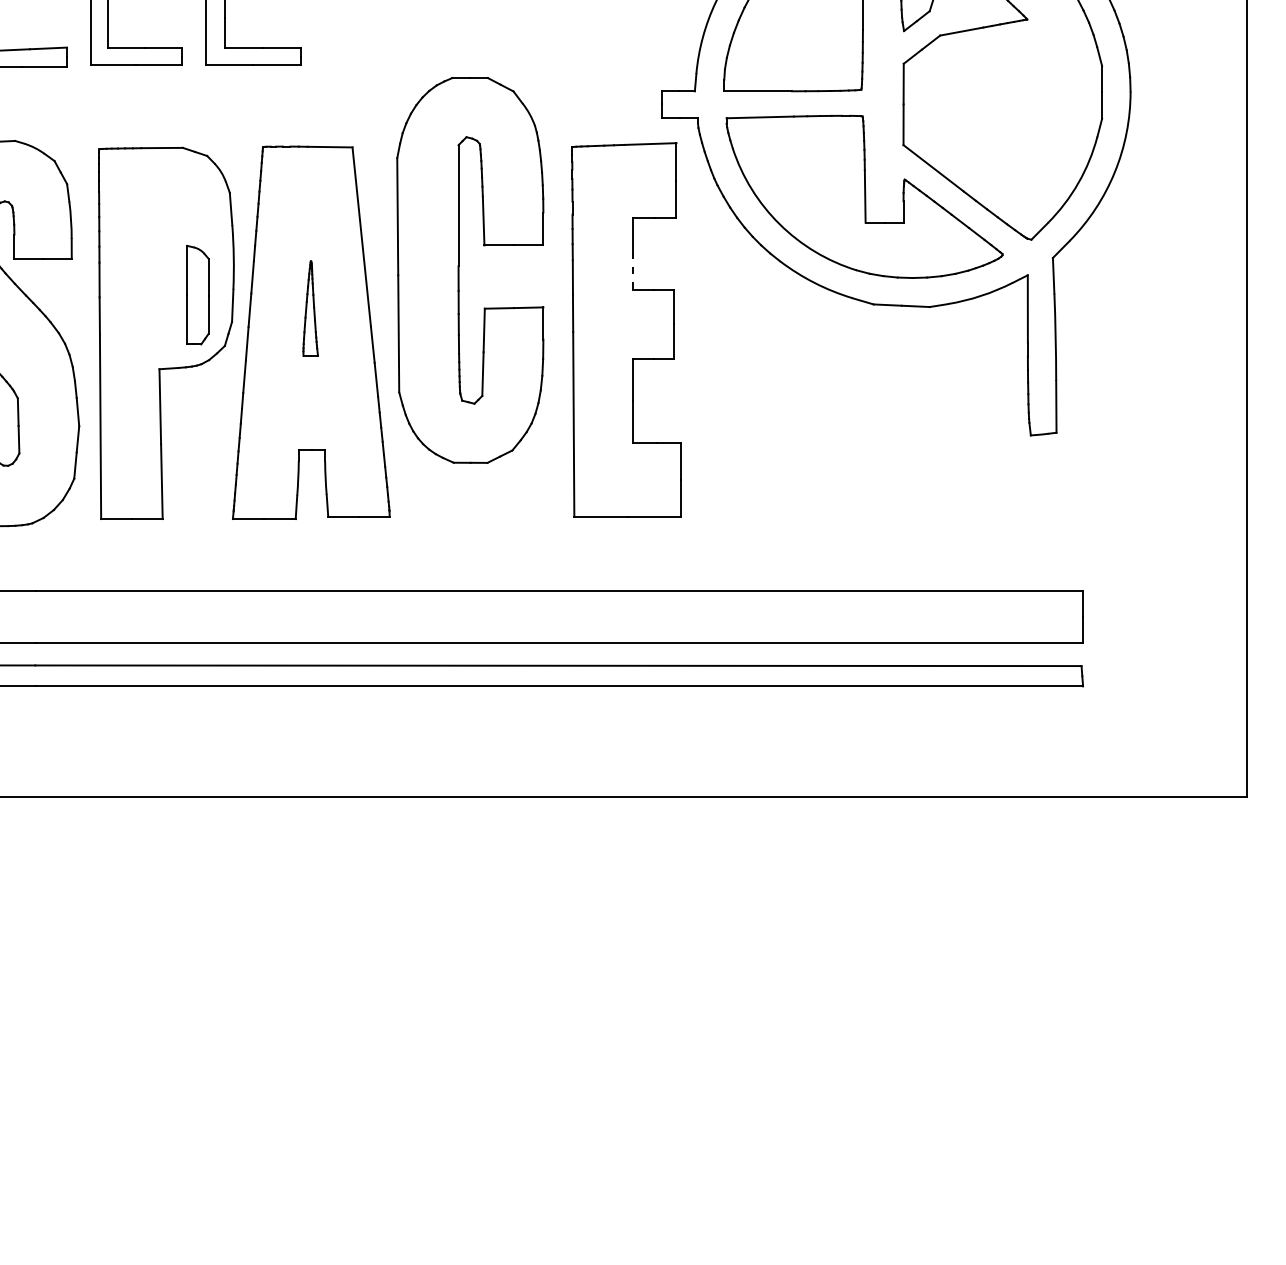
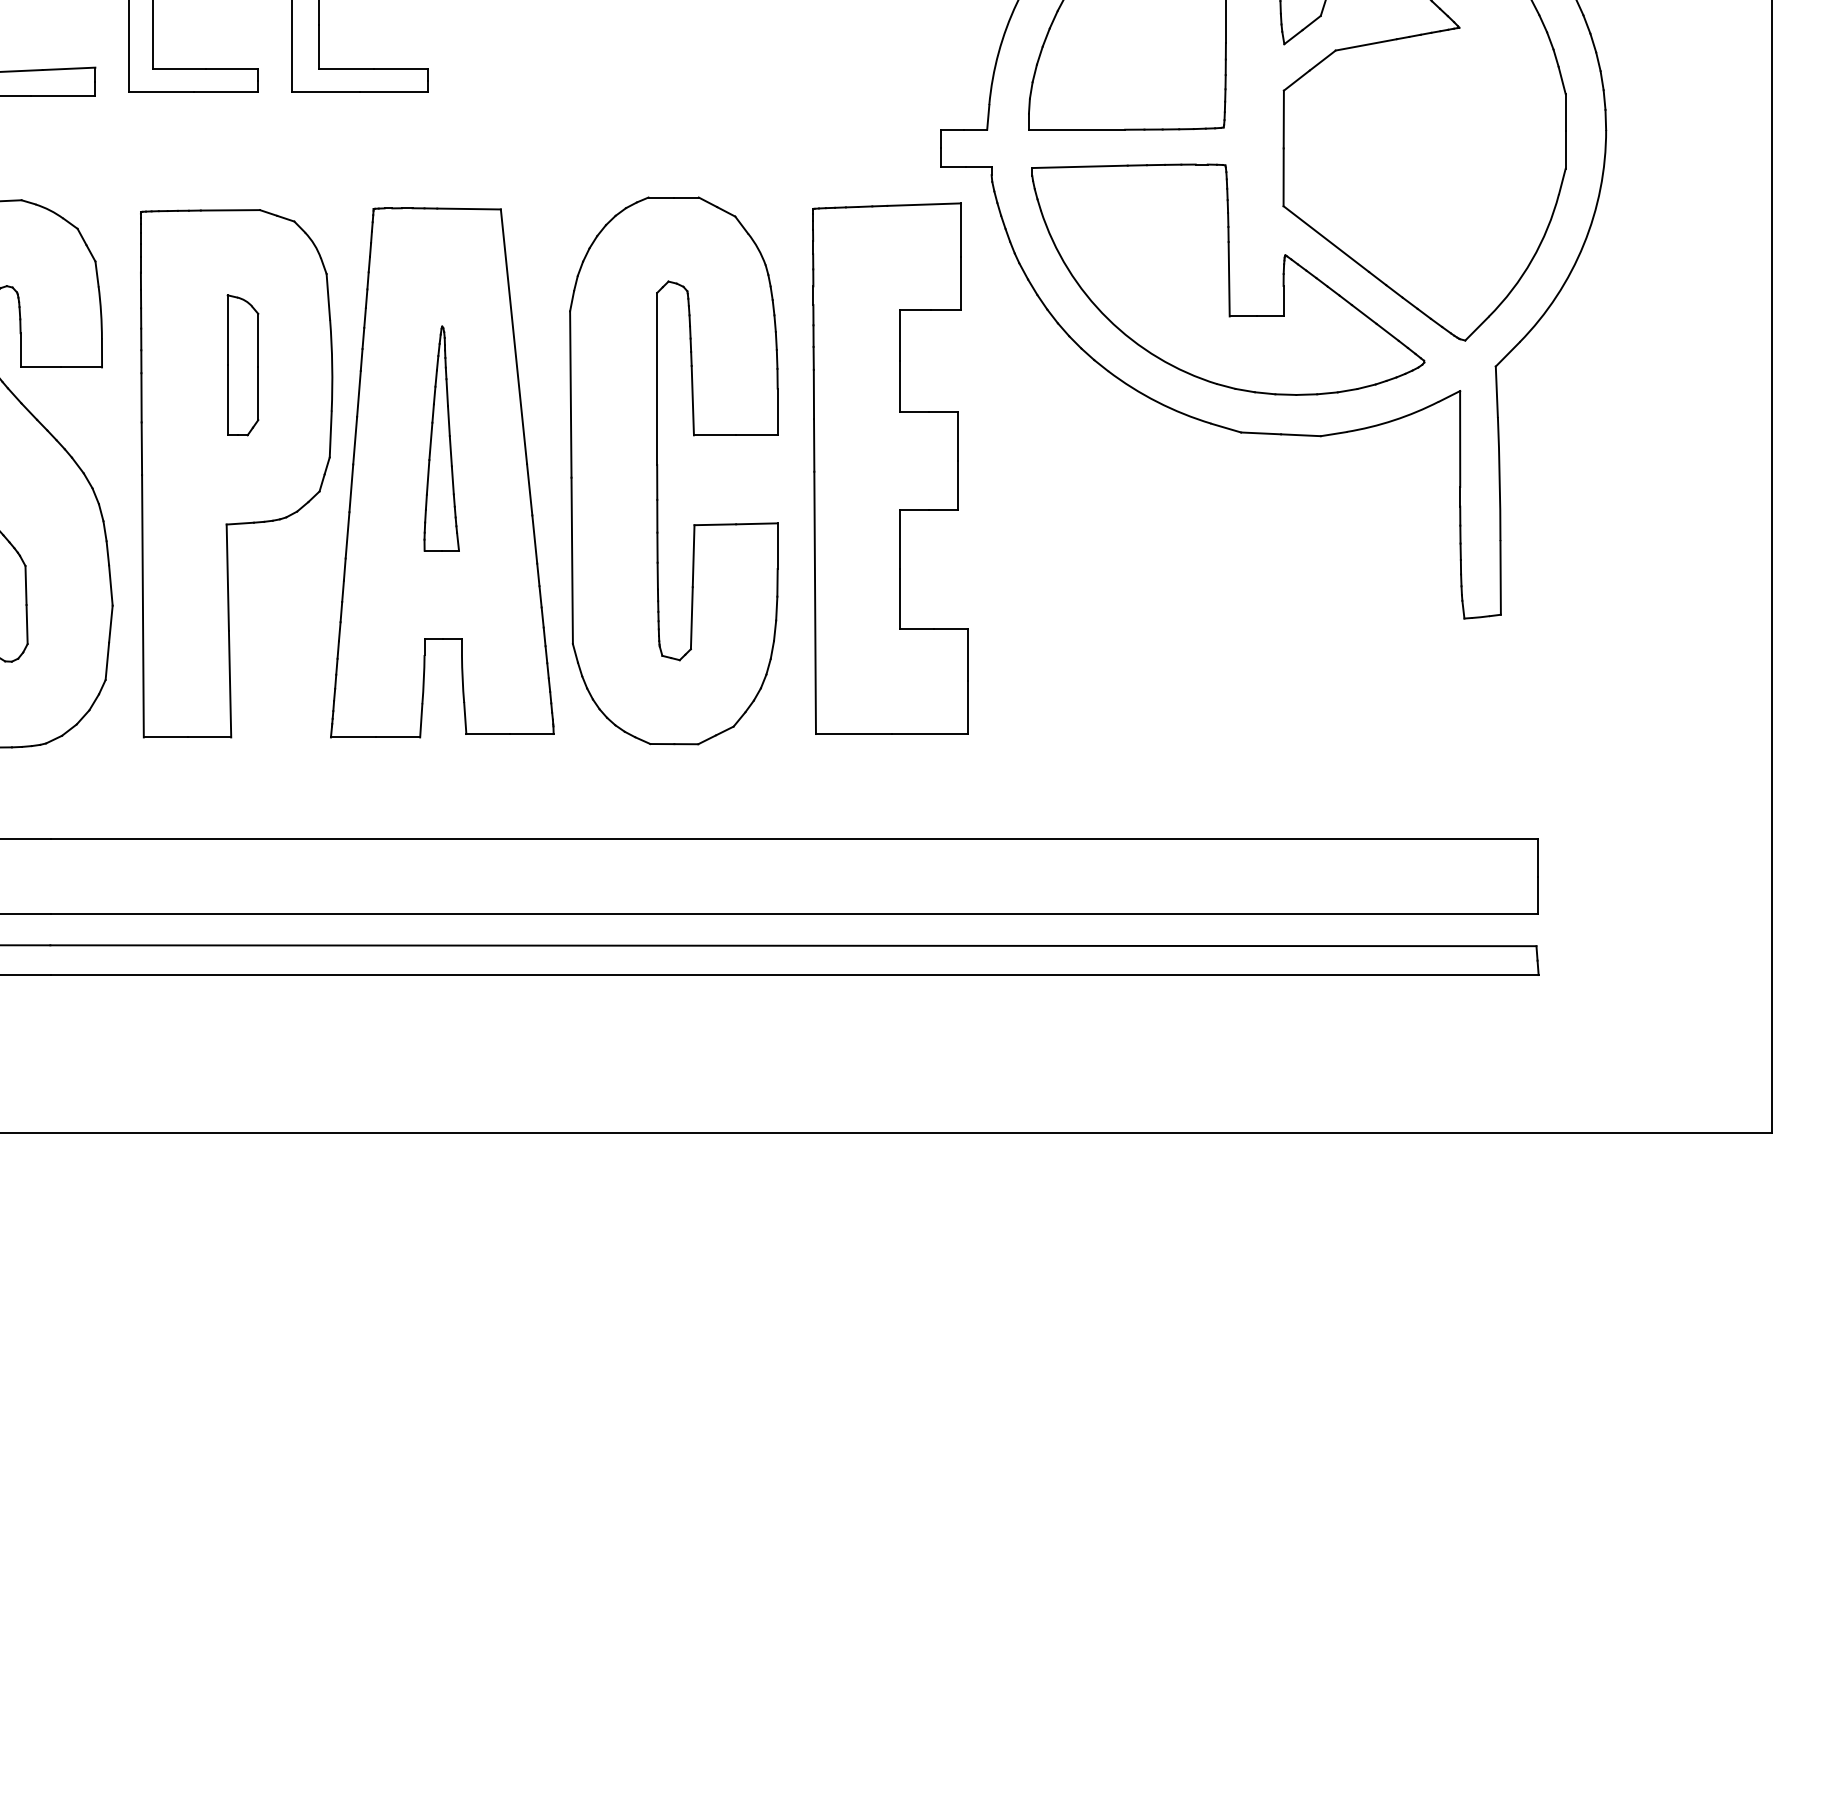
part: (459, 270) -> (658, 470), moved
line: (633, 271) -> (900, 385), dashed -> solid
part: (197, 295) -> (242, 365), moved
part: (310, 308) -> (441, 438), size x1.67

